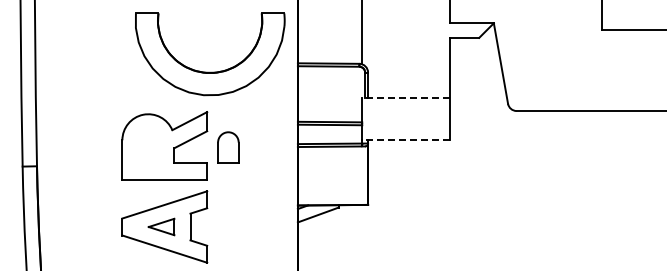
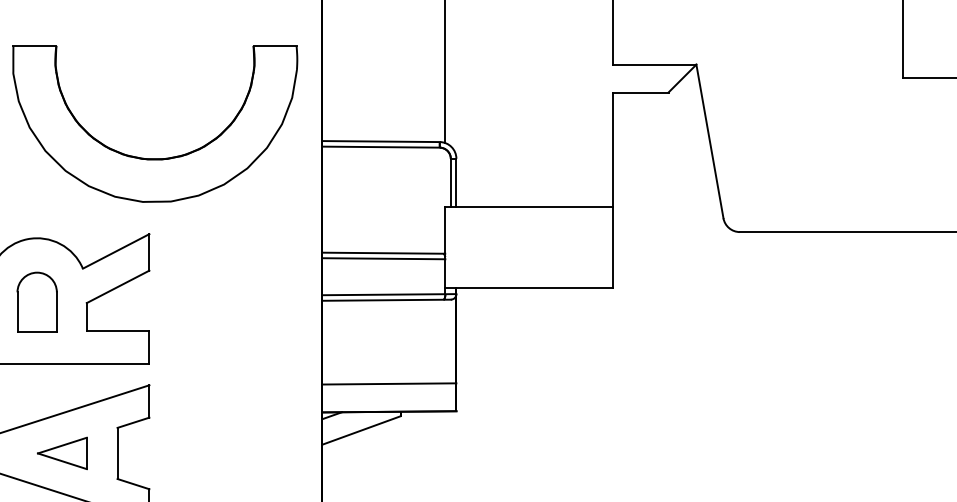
line: (406, 97) -> (529, 206), dashed -> solid
line: (406, 140) -> (529, 288), dashed -> solid
part: (228, 147) -> (37, 301), moved
line: (332, 190) -> (388, 383), added

